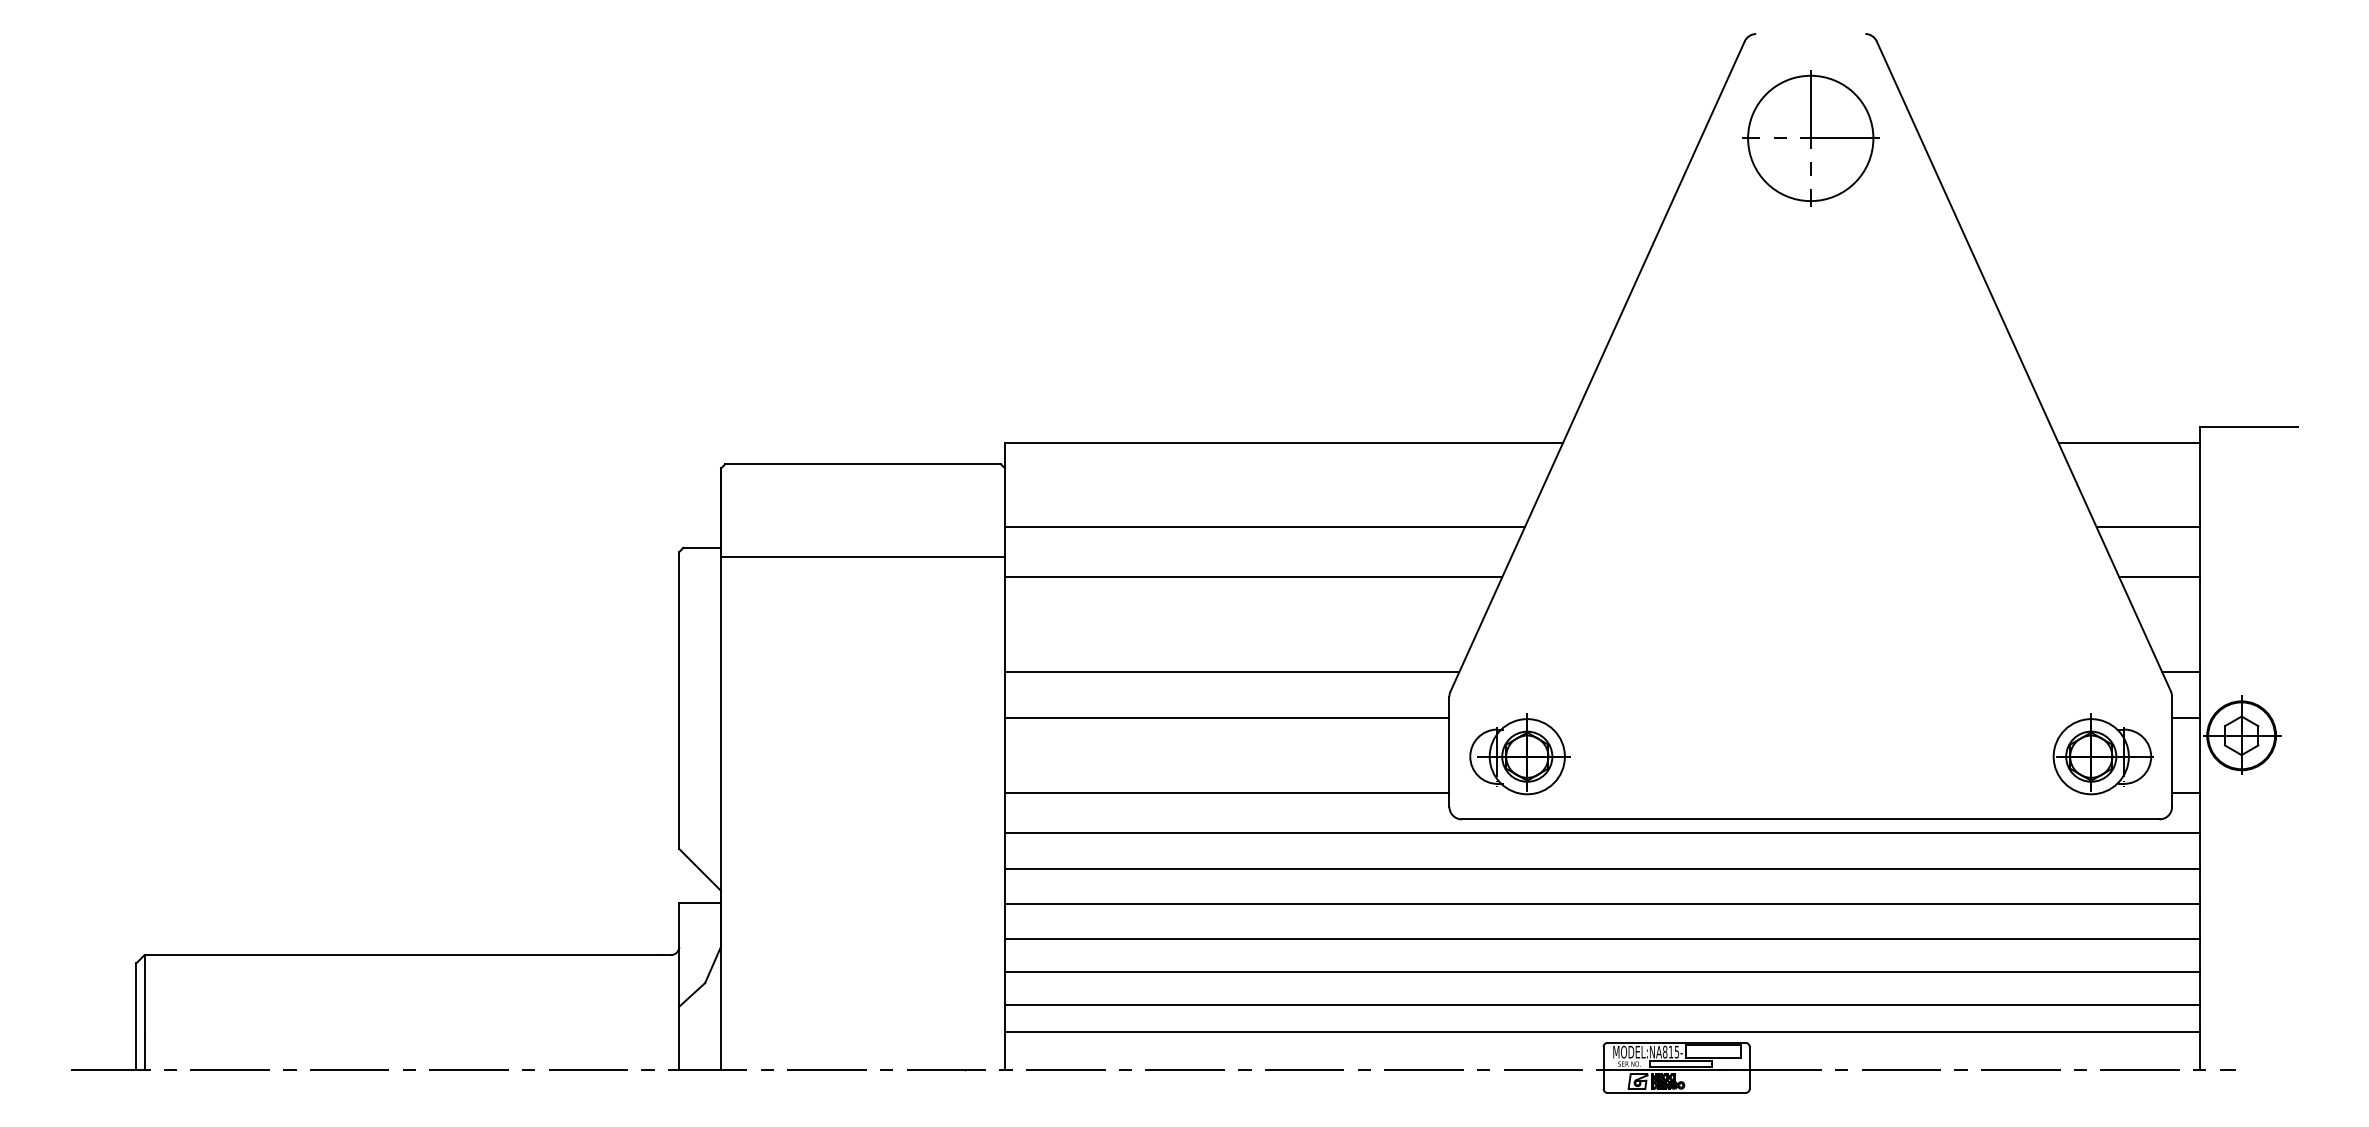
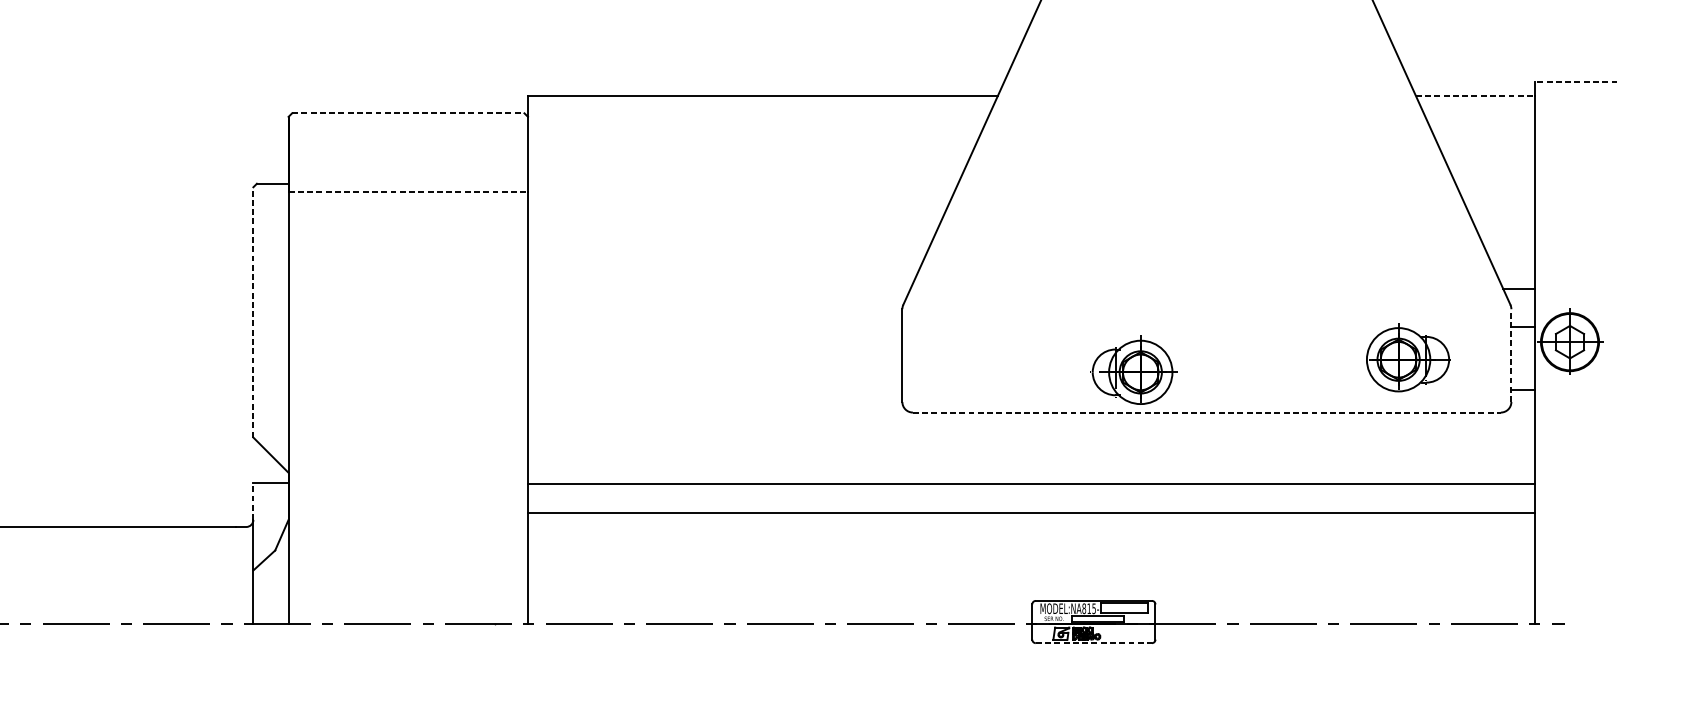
line: (2248, 426) -> (1575, 81), solid -> dashed
line: (2129, 443) -> (1475, 95), solid -> dashed
line: (863, 464) -> (408, 113), solid -> dashed
line: (1265, 526) -> (747, 165), removed
line: (2147, 526) -> (1490, 165), removed
line: (863, 557) -> (408, 191), solid -> dashed
line: (1253, 577) -> (737, 208), removed
line: (2159, 577) -> (1500, 208), removed
line: (1232, 672) -> (719, 288), removed
line: (679, 700) -> (253, 312), solid -> dashed
line: (1227, 718) -> (715, 327), removed
line: (2172, 751) -> (1511, 355), solid -> dashed
part: (1519, 754) -> (1134, 370), moved
part: (2102, 754) -> (1408, 357), moved
line: (1227, 793) -> (715, 390), removed
line: (1810, 819) -> (1206, 412), solid -> dashed
line: (1602, 832) -> (1031, 423), removed
line: (1602, 869) -> (1031, 454), removed
line: (679, 924) -> (253, 501), solid -> dashed
line: (1602, 971) -> (1031, 540), removed
line: (1602, 1004) -> (1031, 568), removed
line: (1602, 1032) -> (1031, 592), removed
line: (1676, 1093) -> (1093, 643), solid -> dashed

